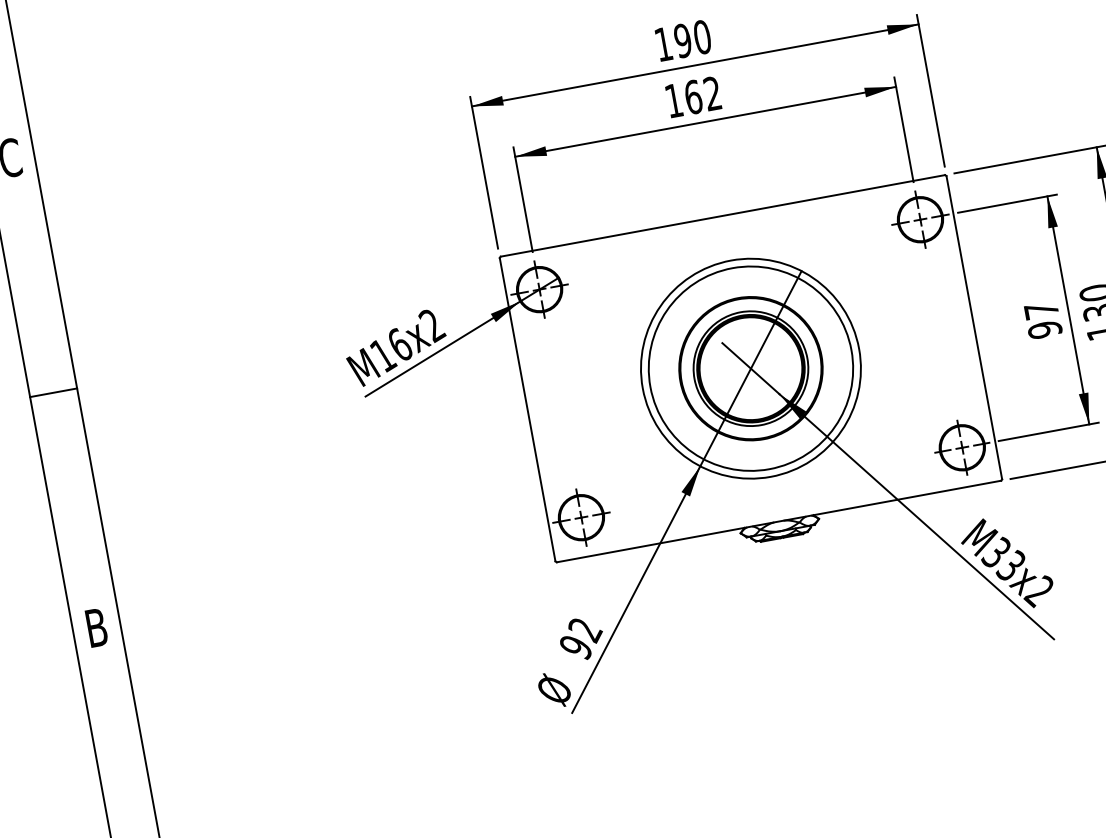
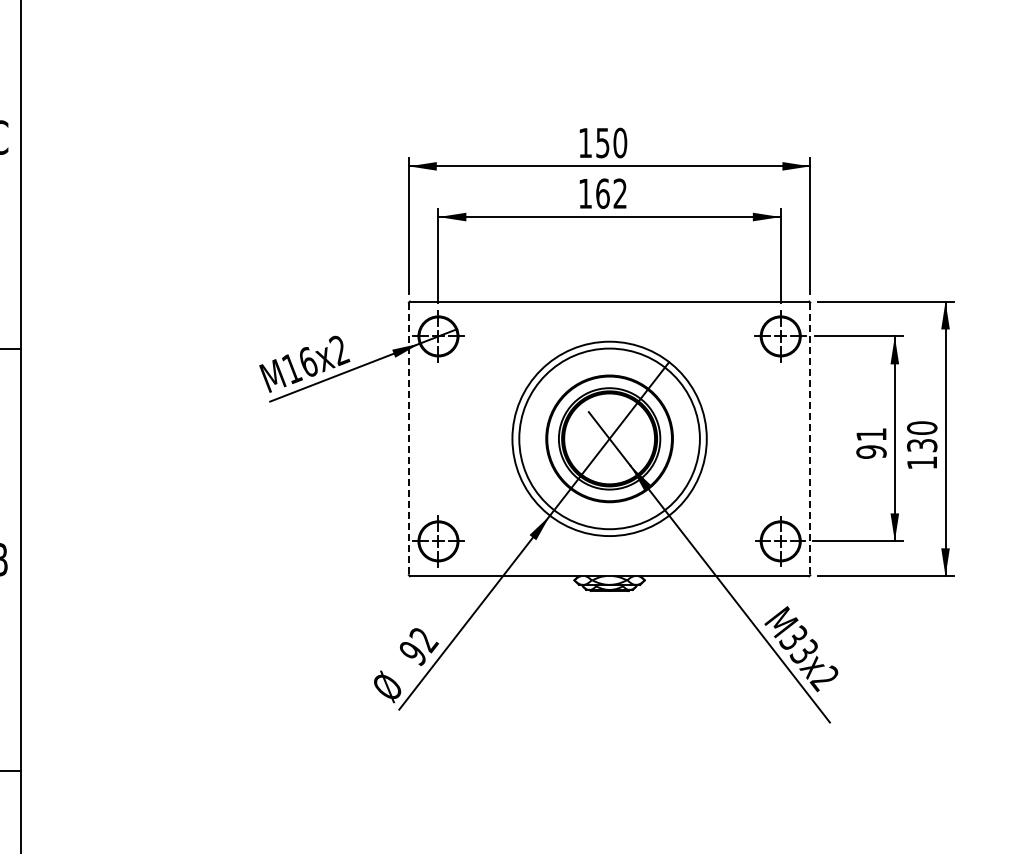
text: (682, 40) -> (602, 142), 190 -> 150
text: (1041, 310) -> (871, 434), 97 -> 91
line: (974, 328) -> (810, 439), solid -> dashed
line: (527, 410) -> (408, 439), solid -> dashed

